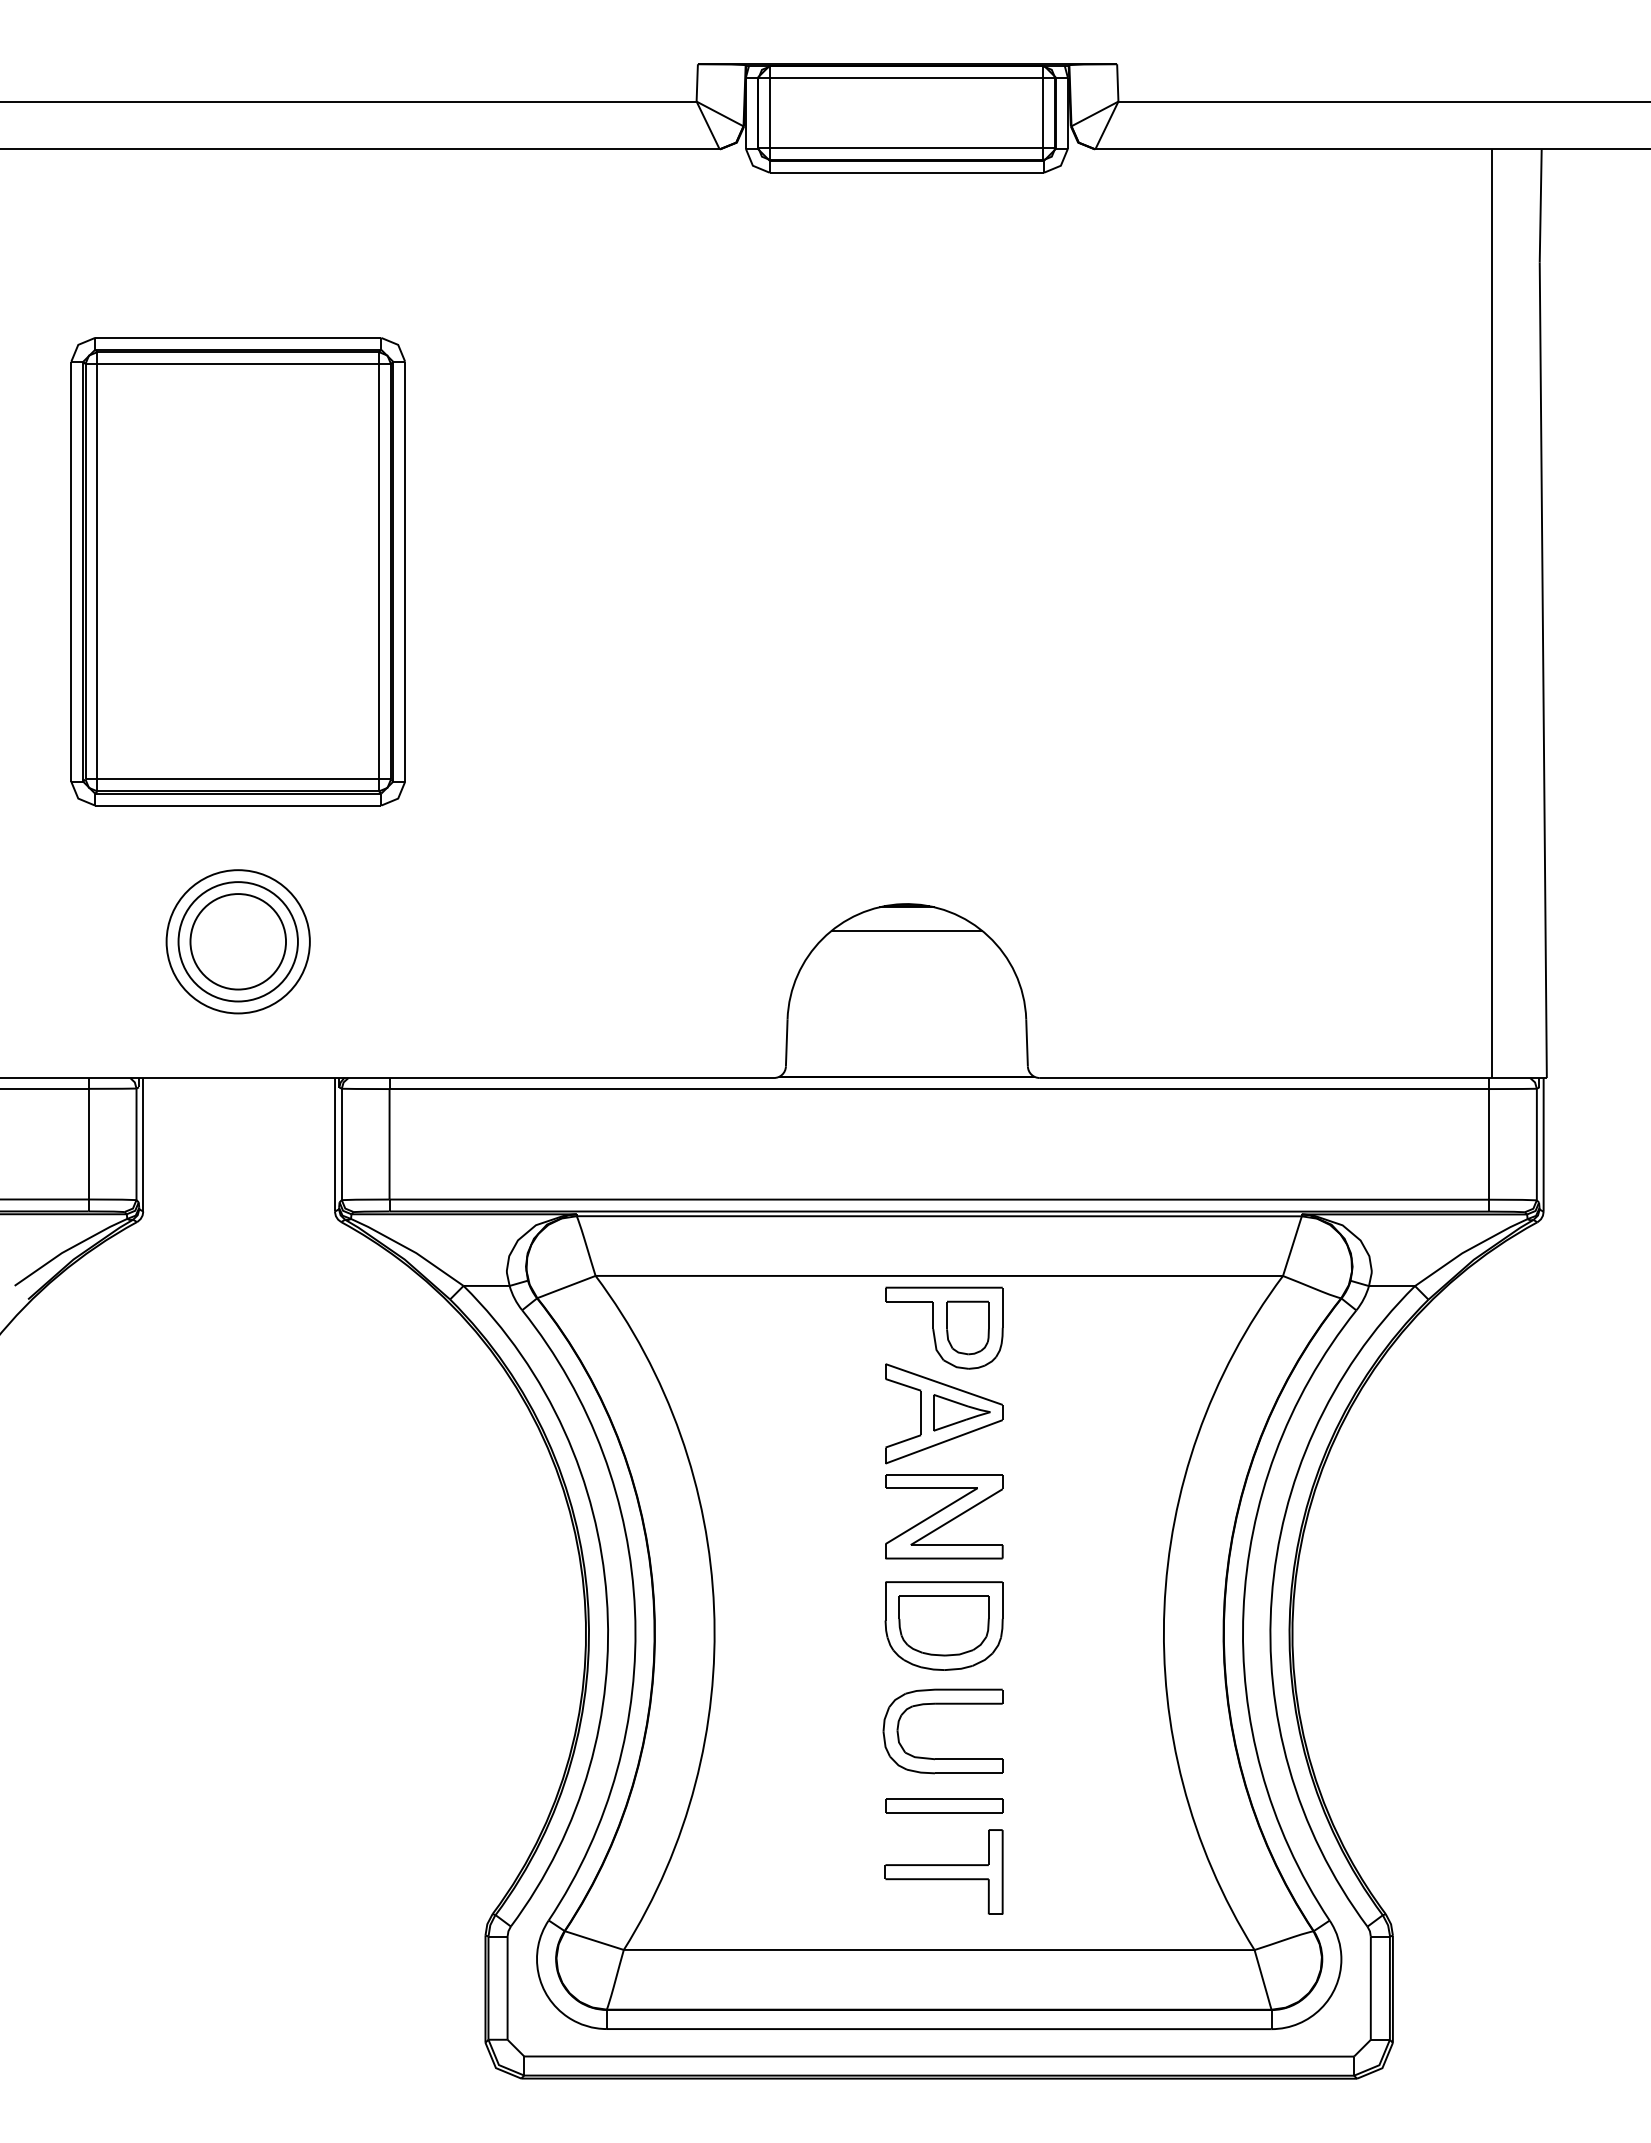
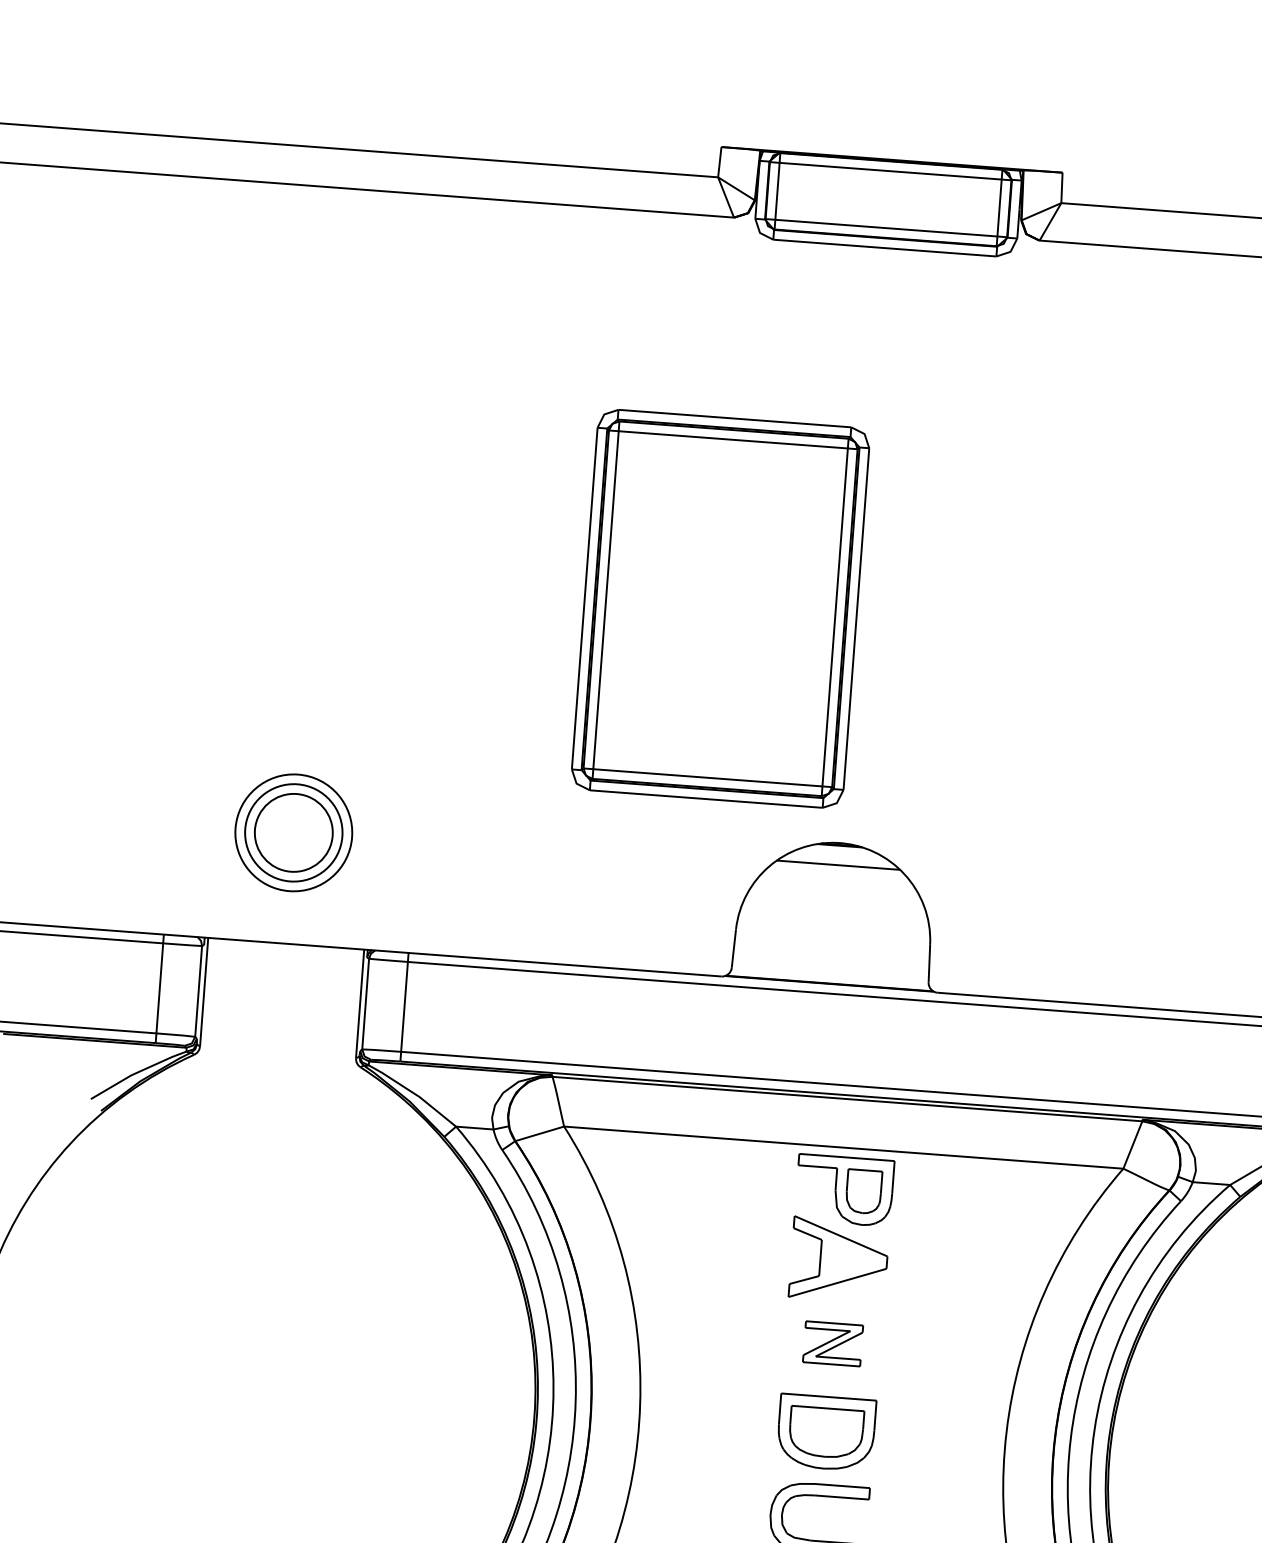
part: (237, 571) -> (719, 608), moved
part: (961, 1412) -> (853, 1260), removed
part: (944, 1516) -> (833, 1343), size x0.6

